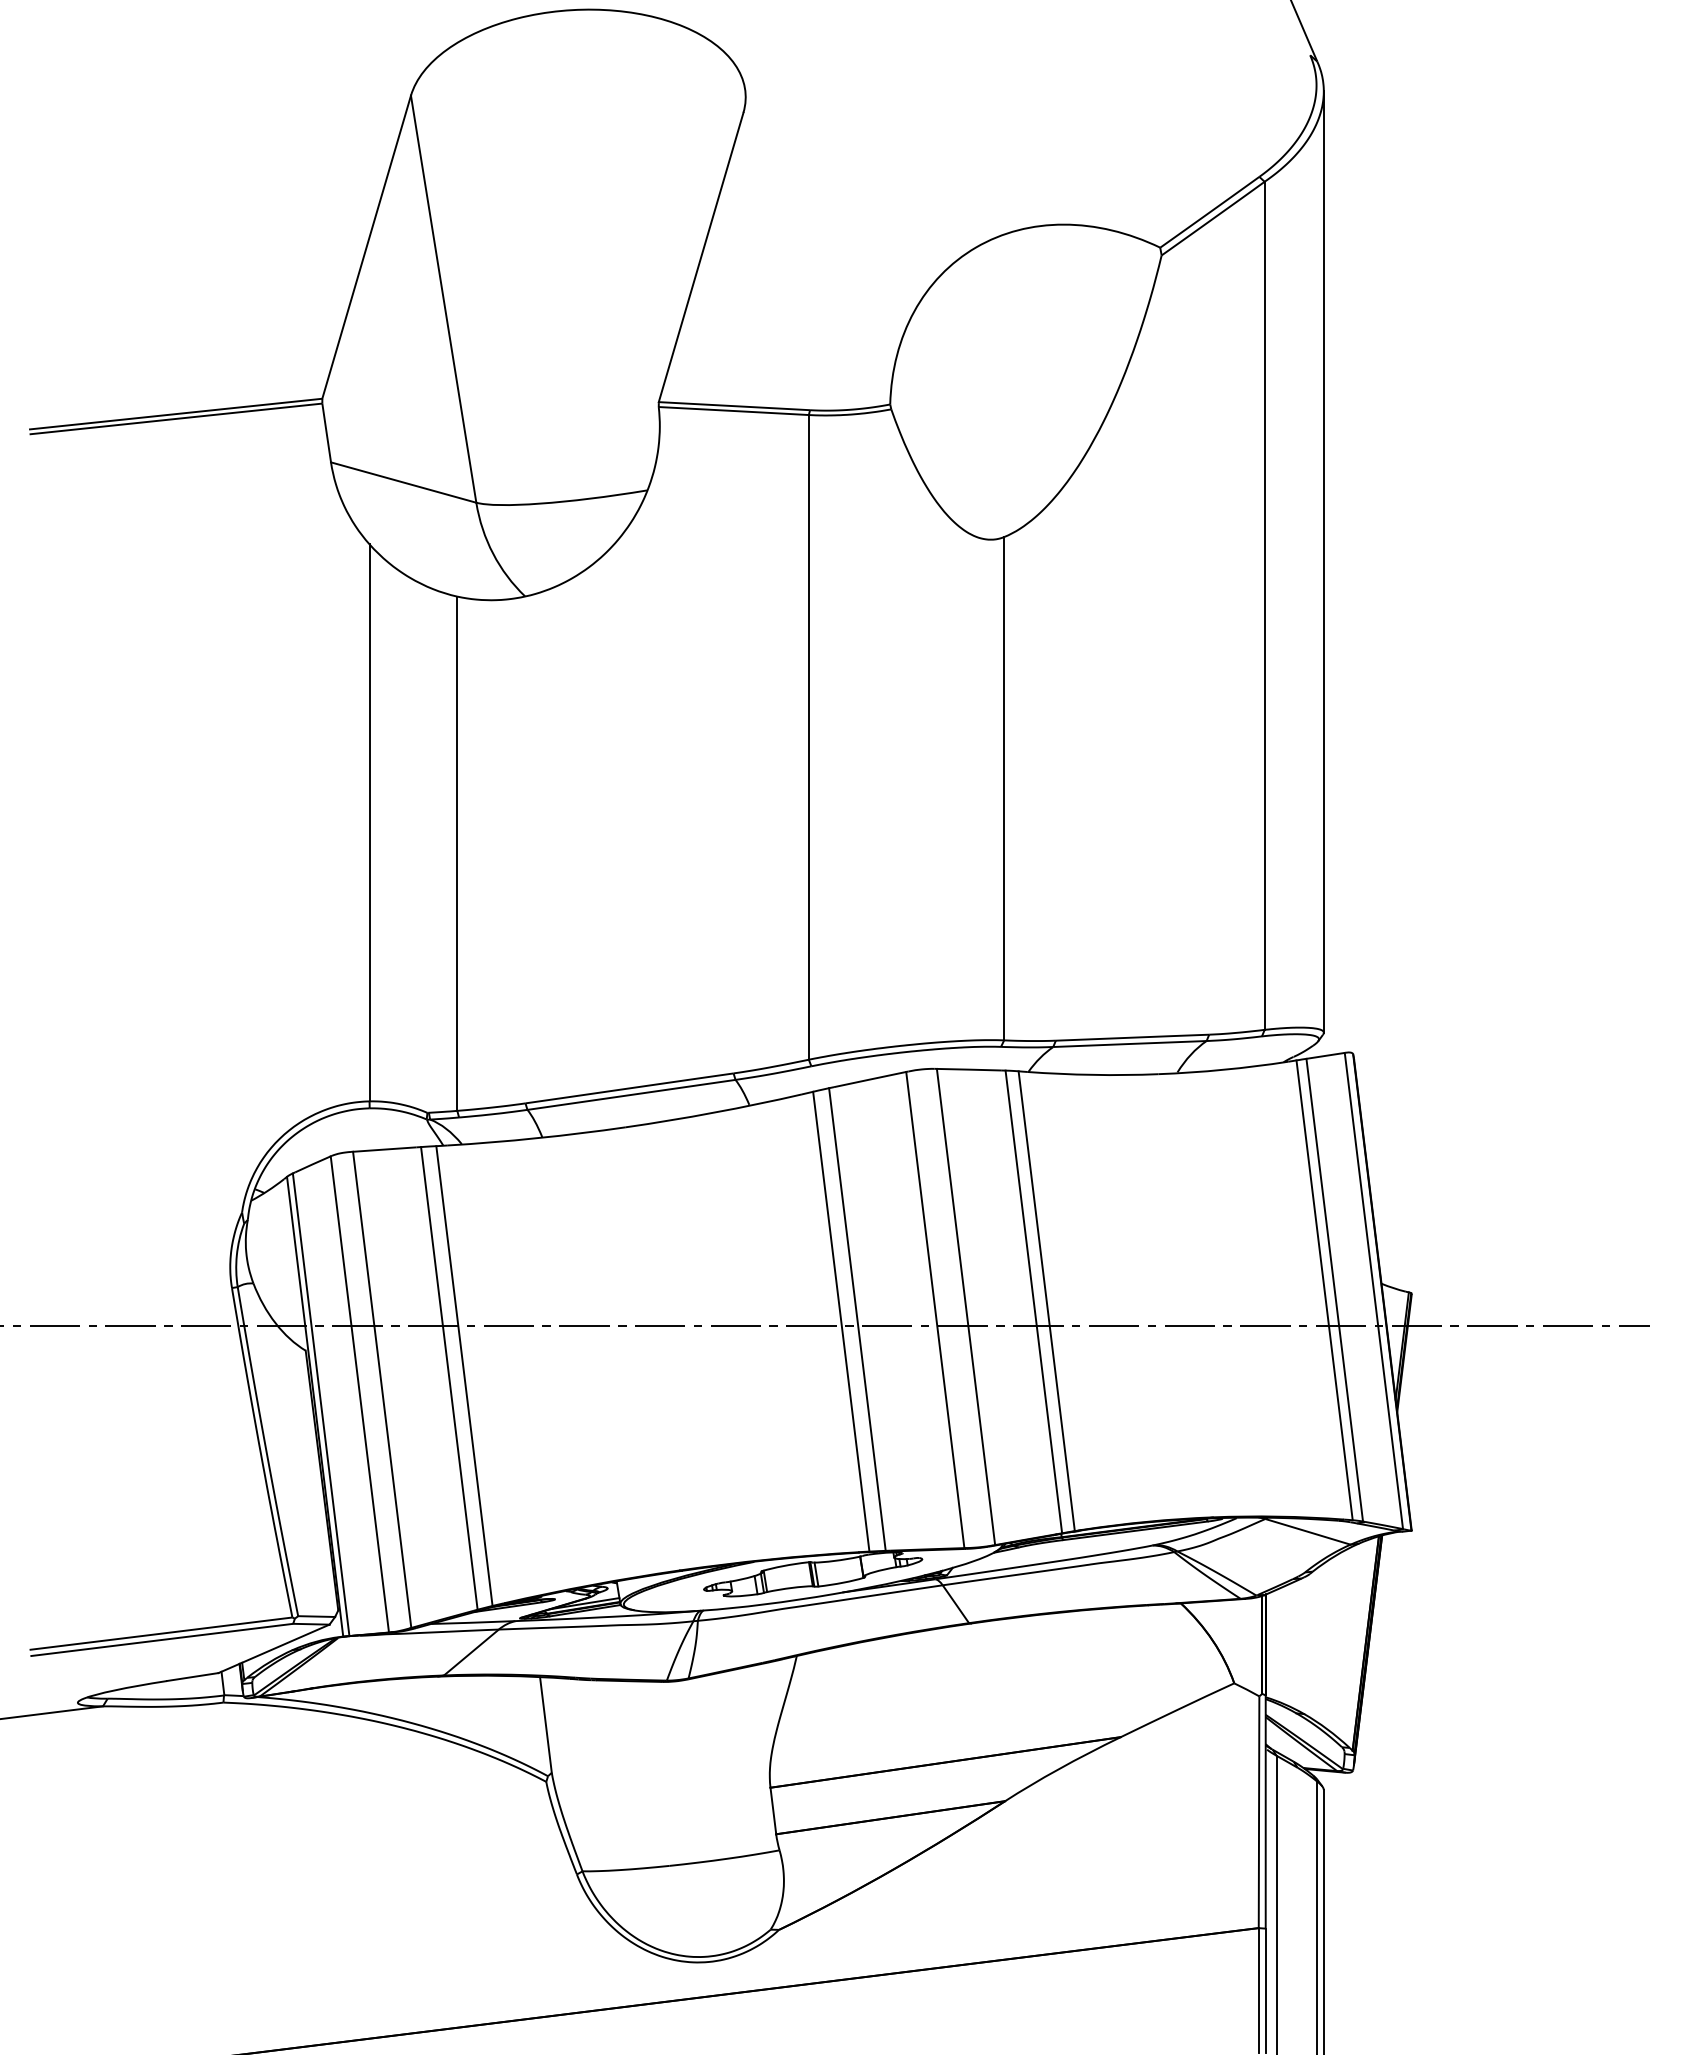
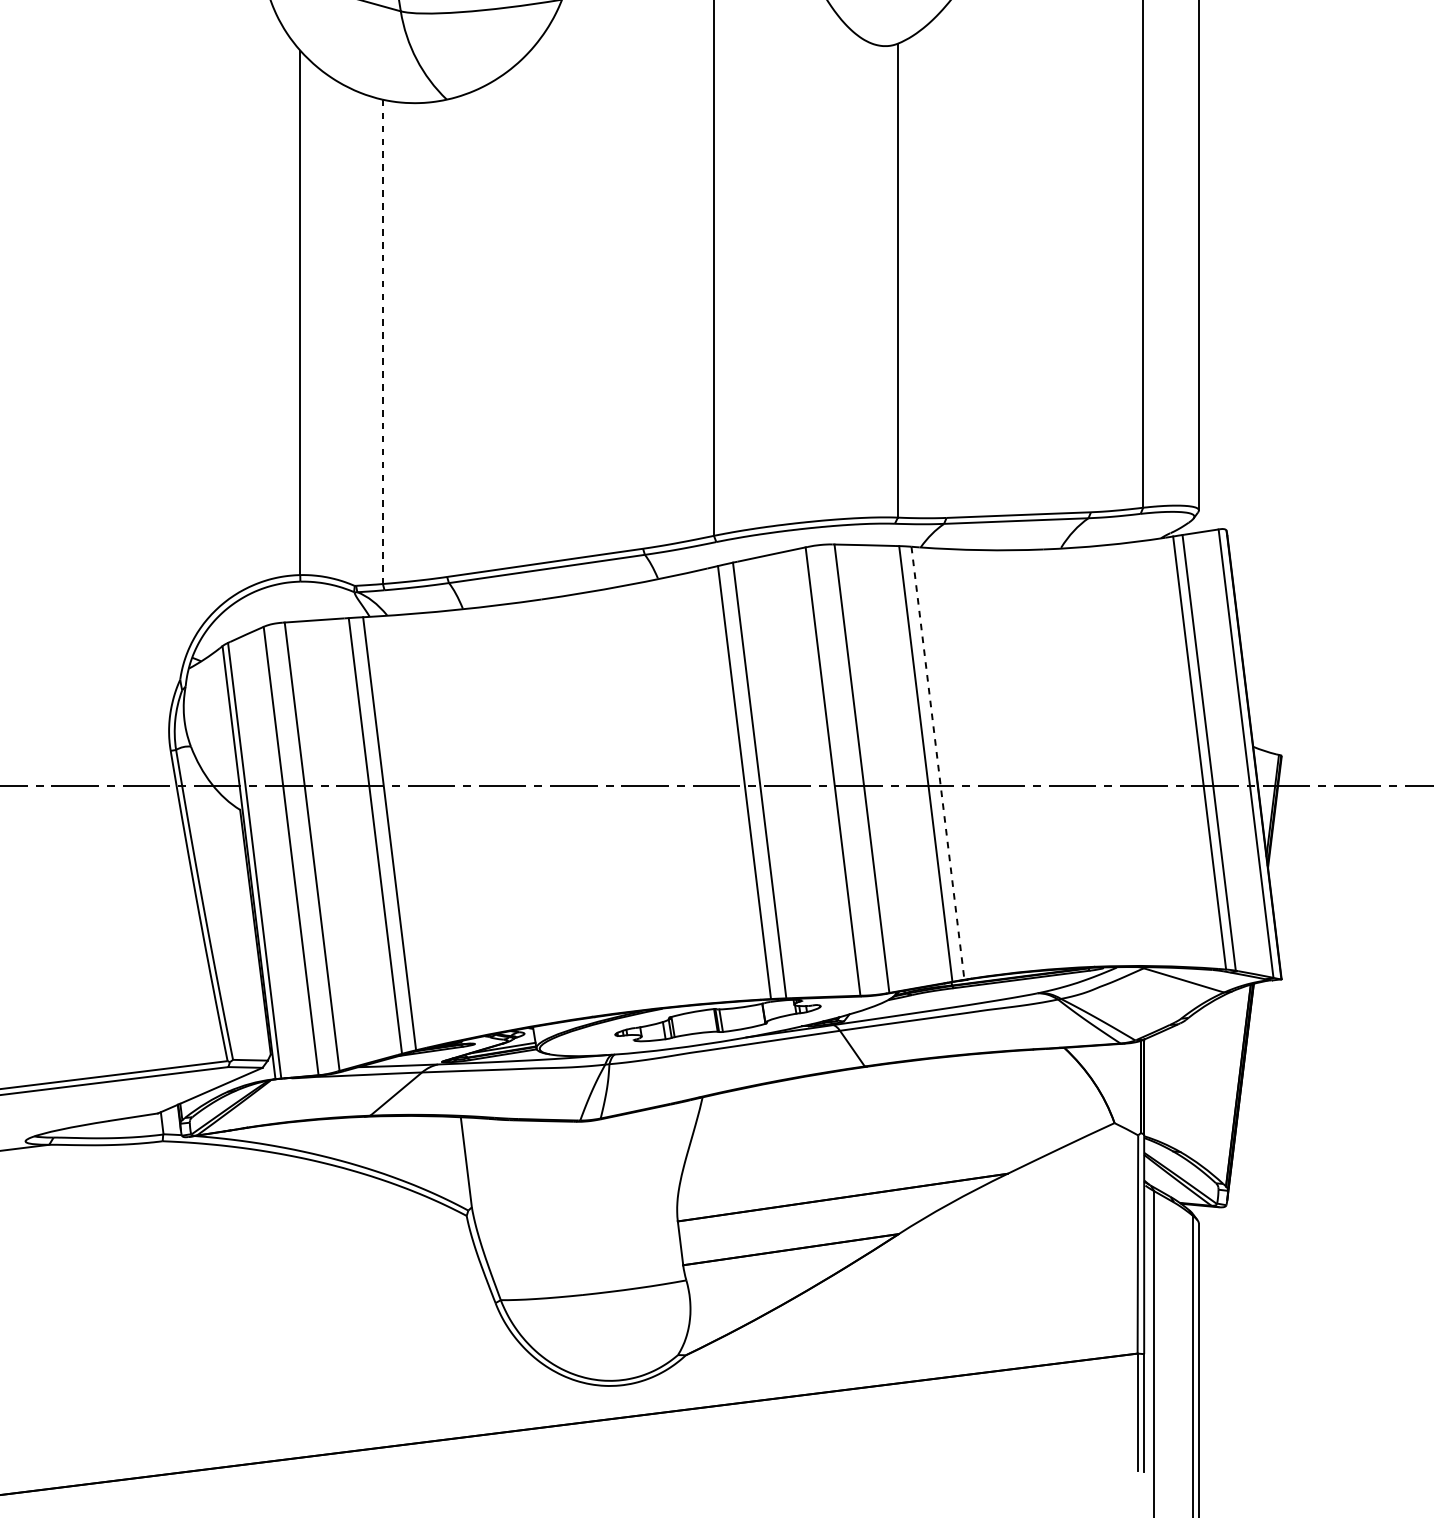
line: (457, 854) -> (383, 342), solid -> dashed
line: (1046, 1301) -> (937, 763), solid -> dashed

